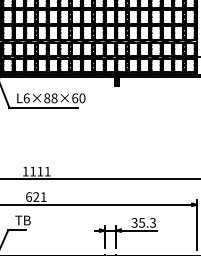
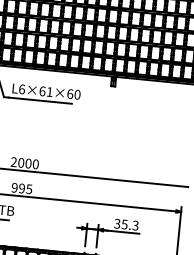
text: (50, 98) -> (45, 91), L6×88×60 -> L6×61×60
text: (36, 171) -> (24, 163), 1111 -> 2000
text: (36, 196) -> (22, 188), 621 -> 995

